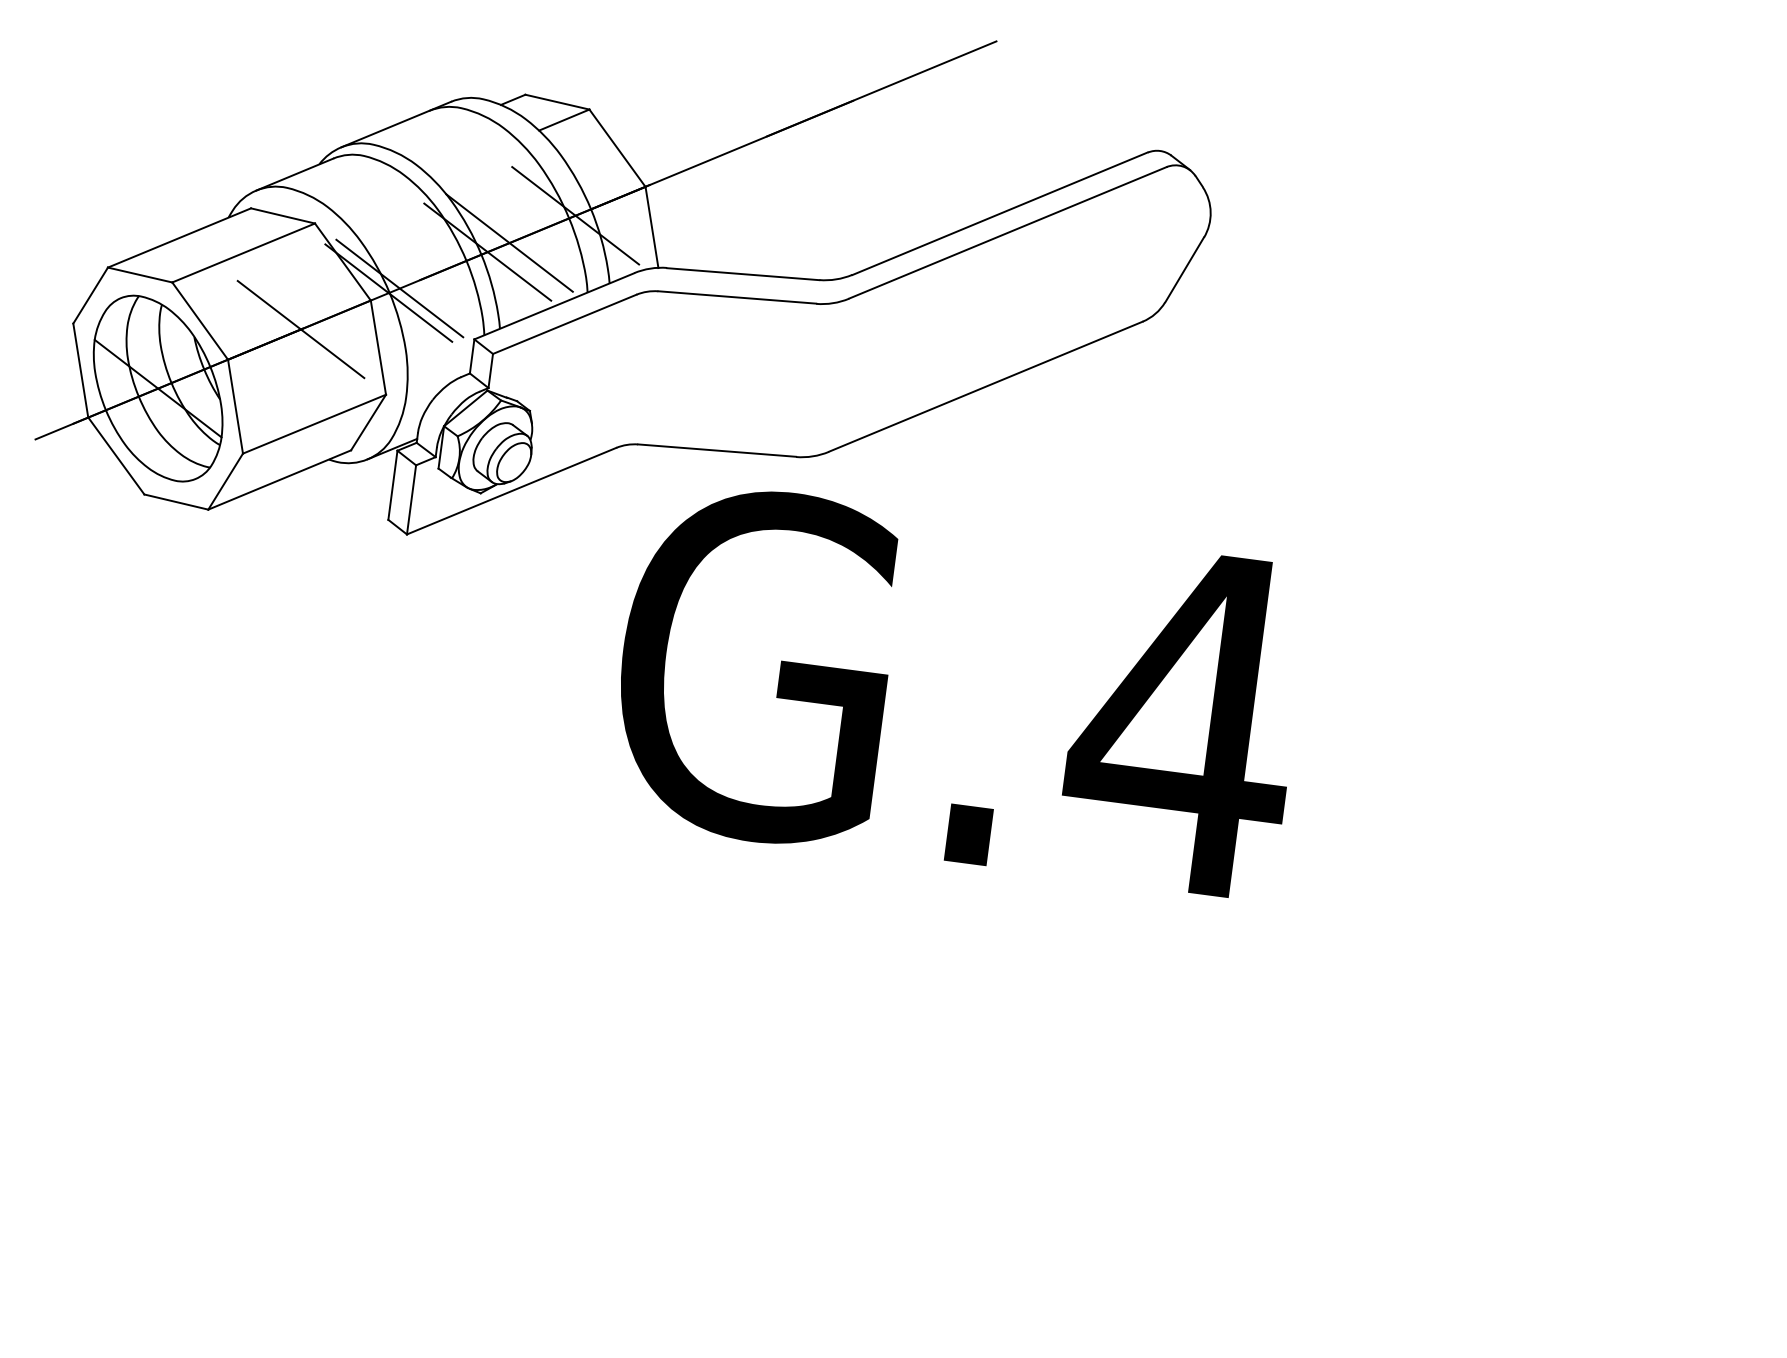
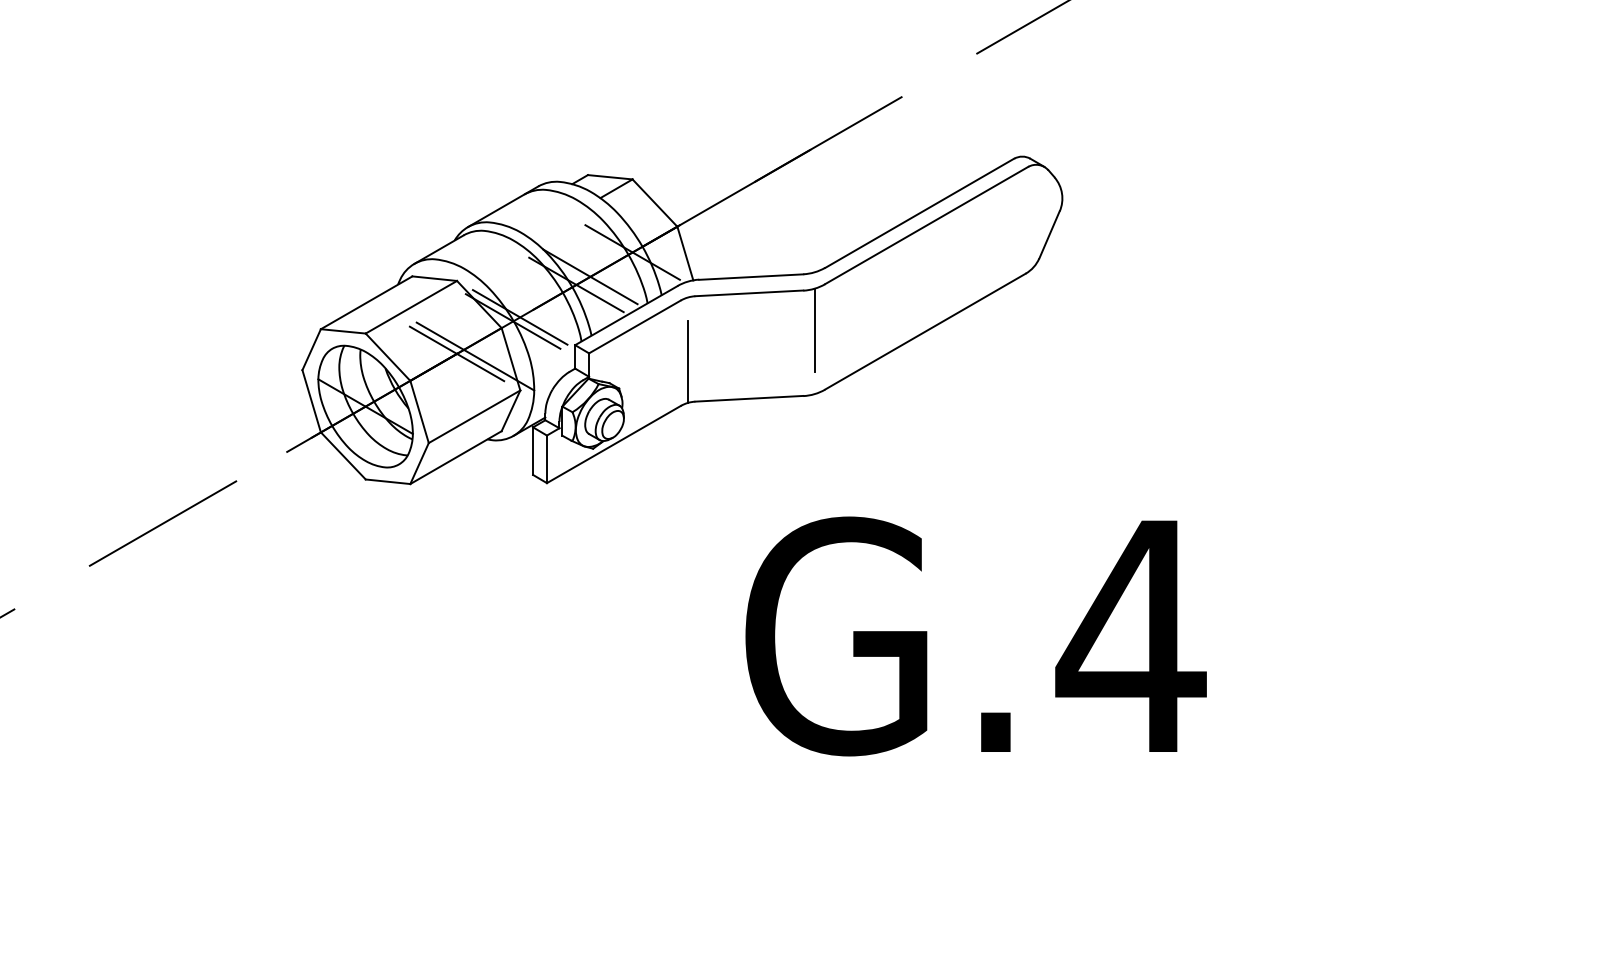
line: (327, 336) -> (475, 356), added
line: (824, 363) -> (814, 330), added
line: (634, 386) -> (687, 362), added
text: (957, 691) -> (975, 636), moved

